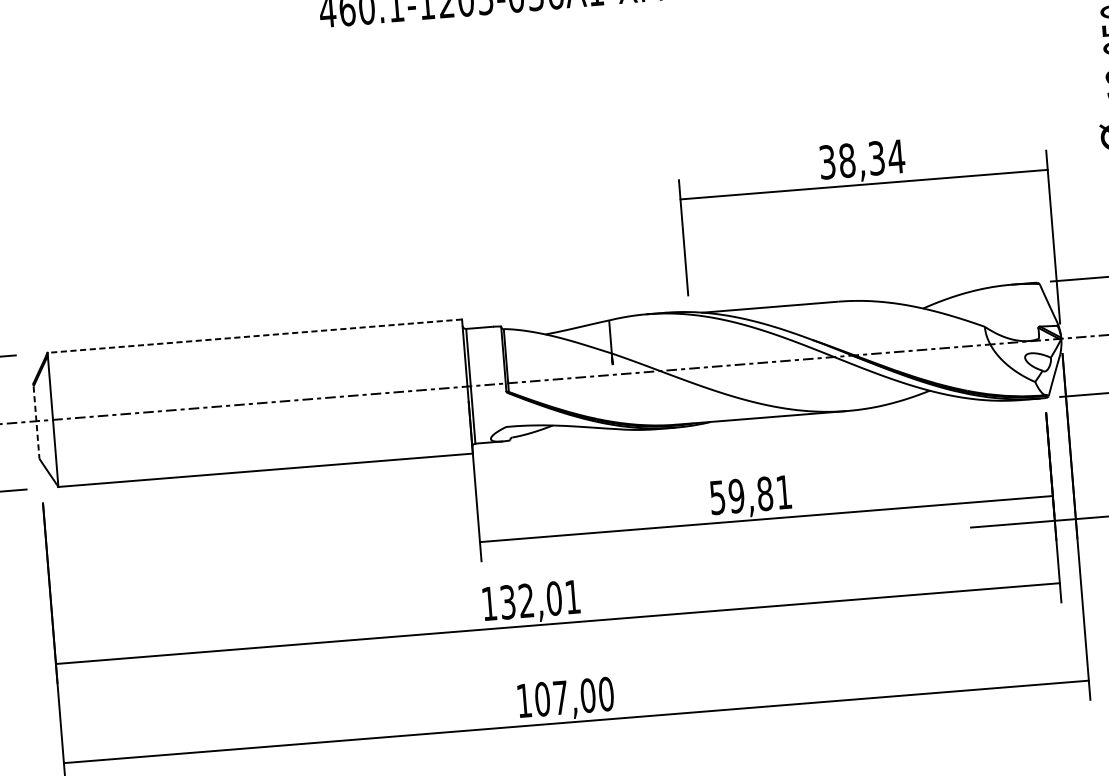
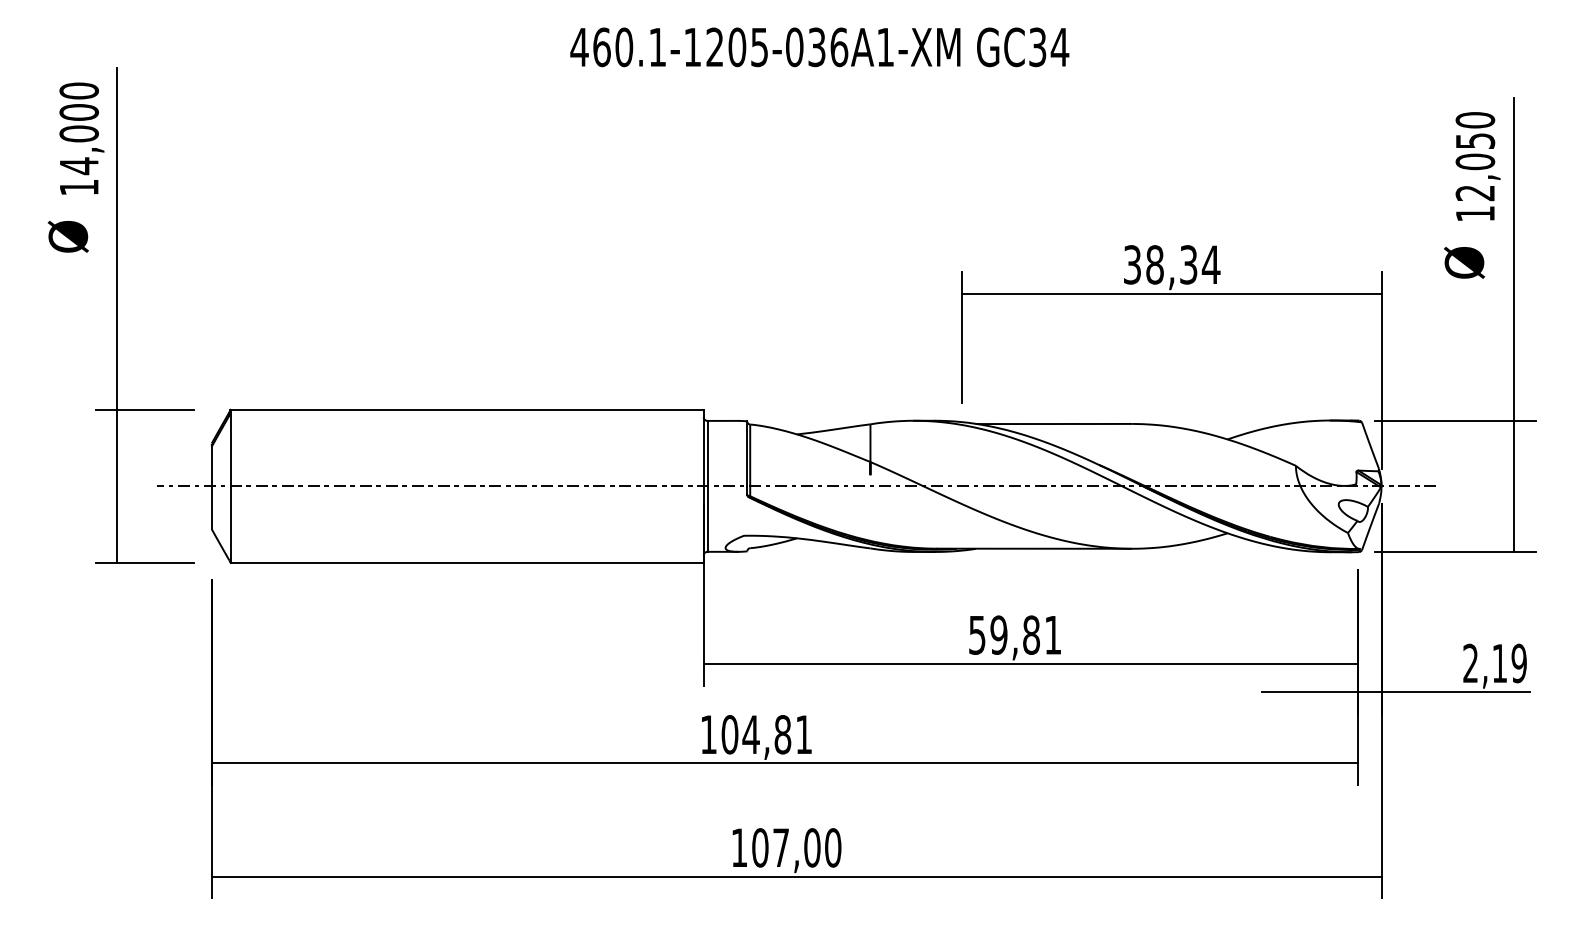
line: (255, 335) -> (467, 409), dashed -> solid
line: (36, 423) -> (211, 488), dashed -> solid
text: (531, 600) -> (756, 734), 132,01 -> 104,81

